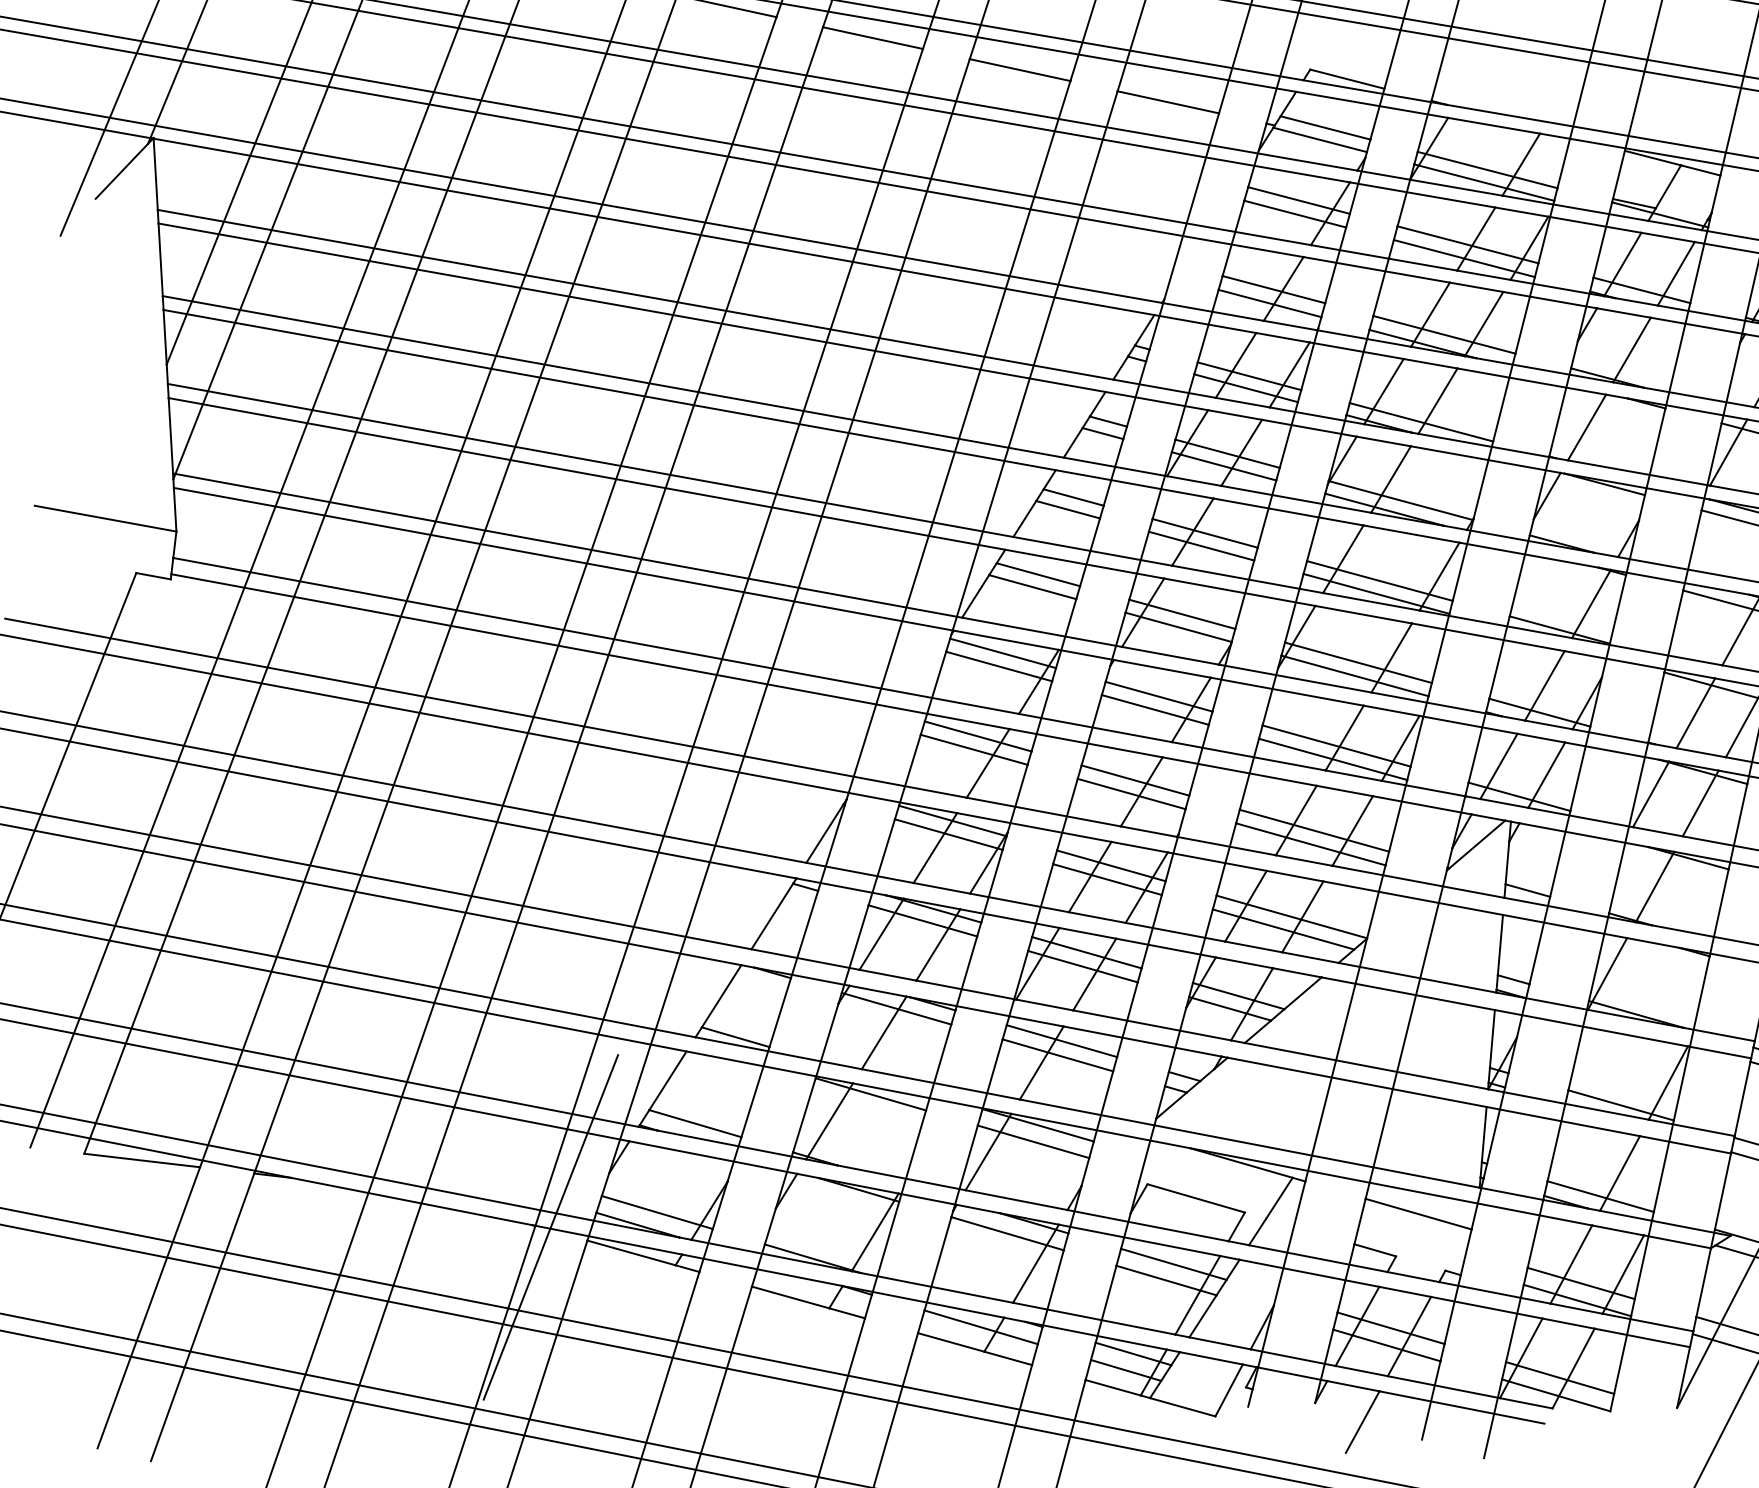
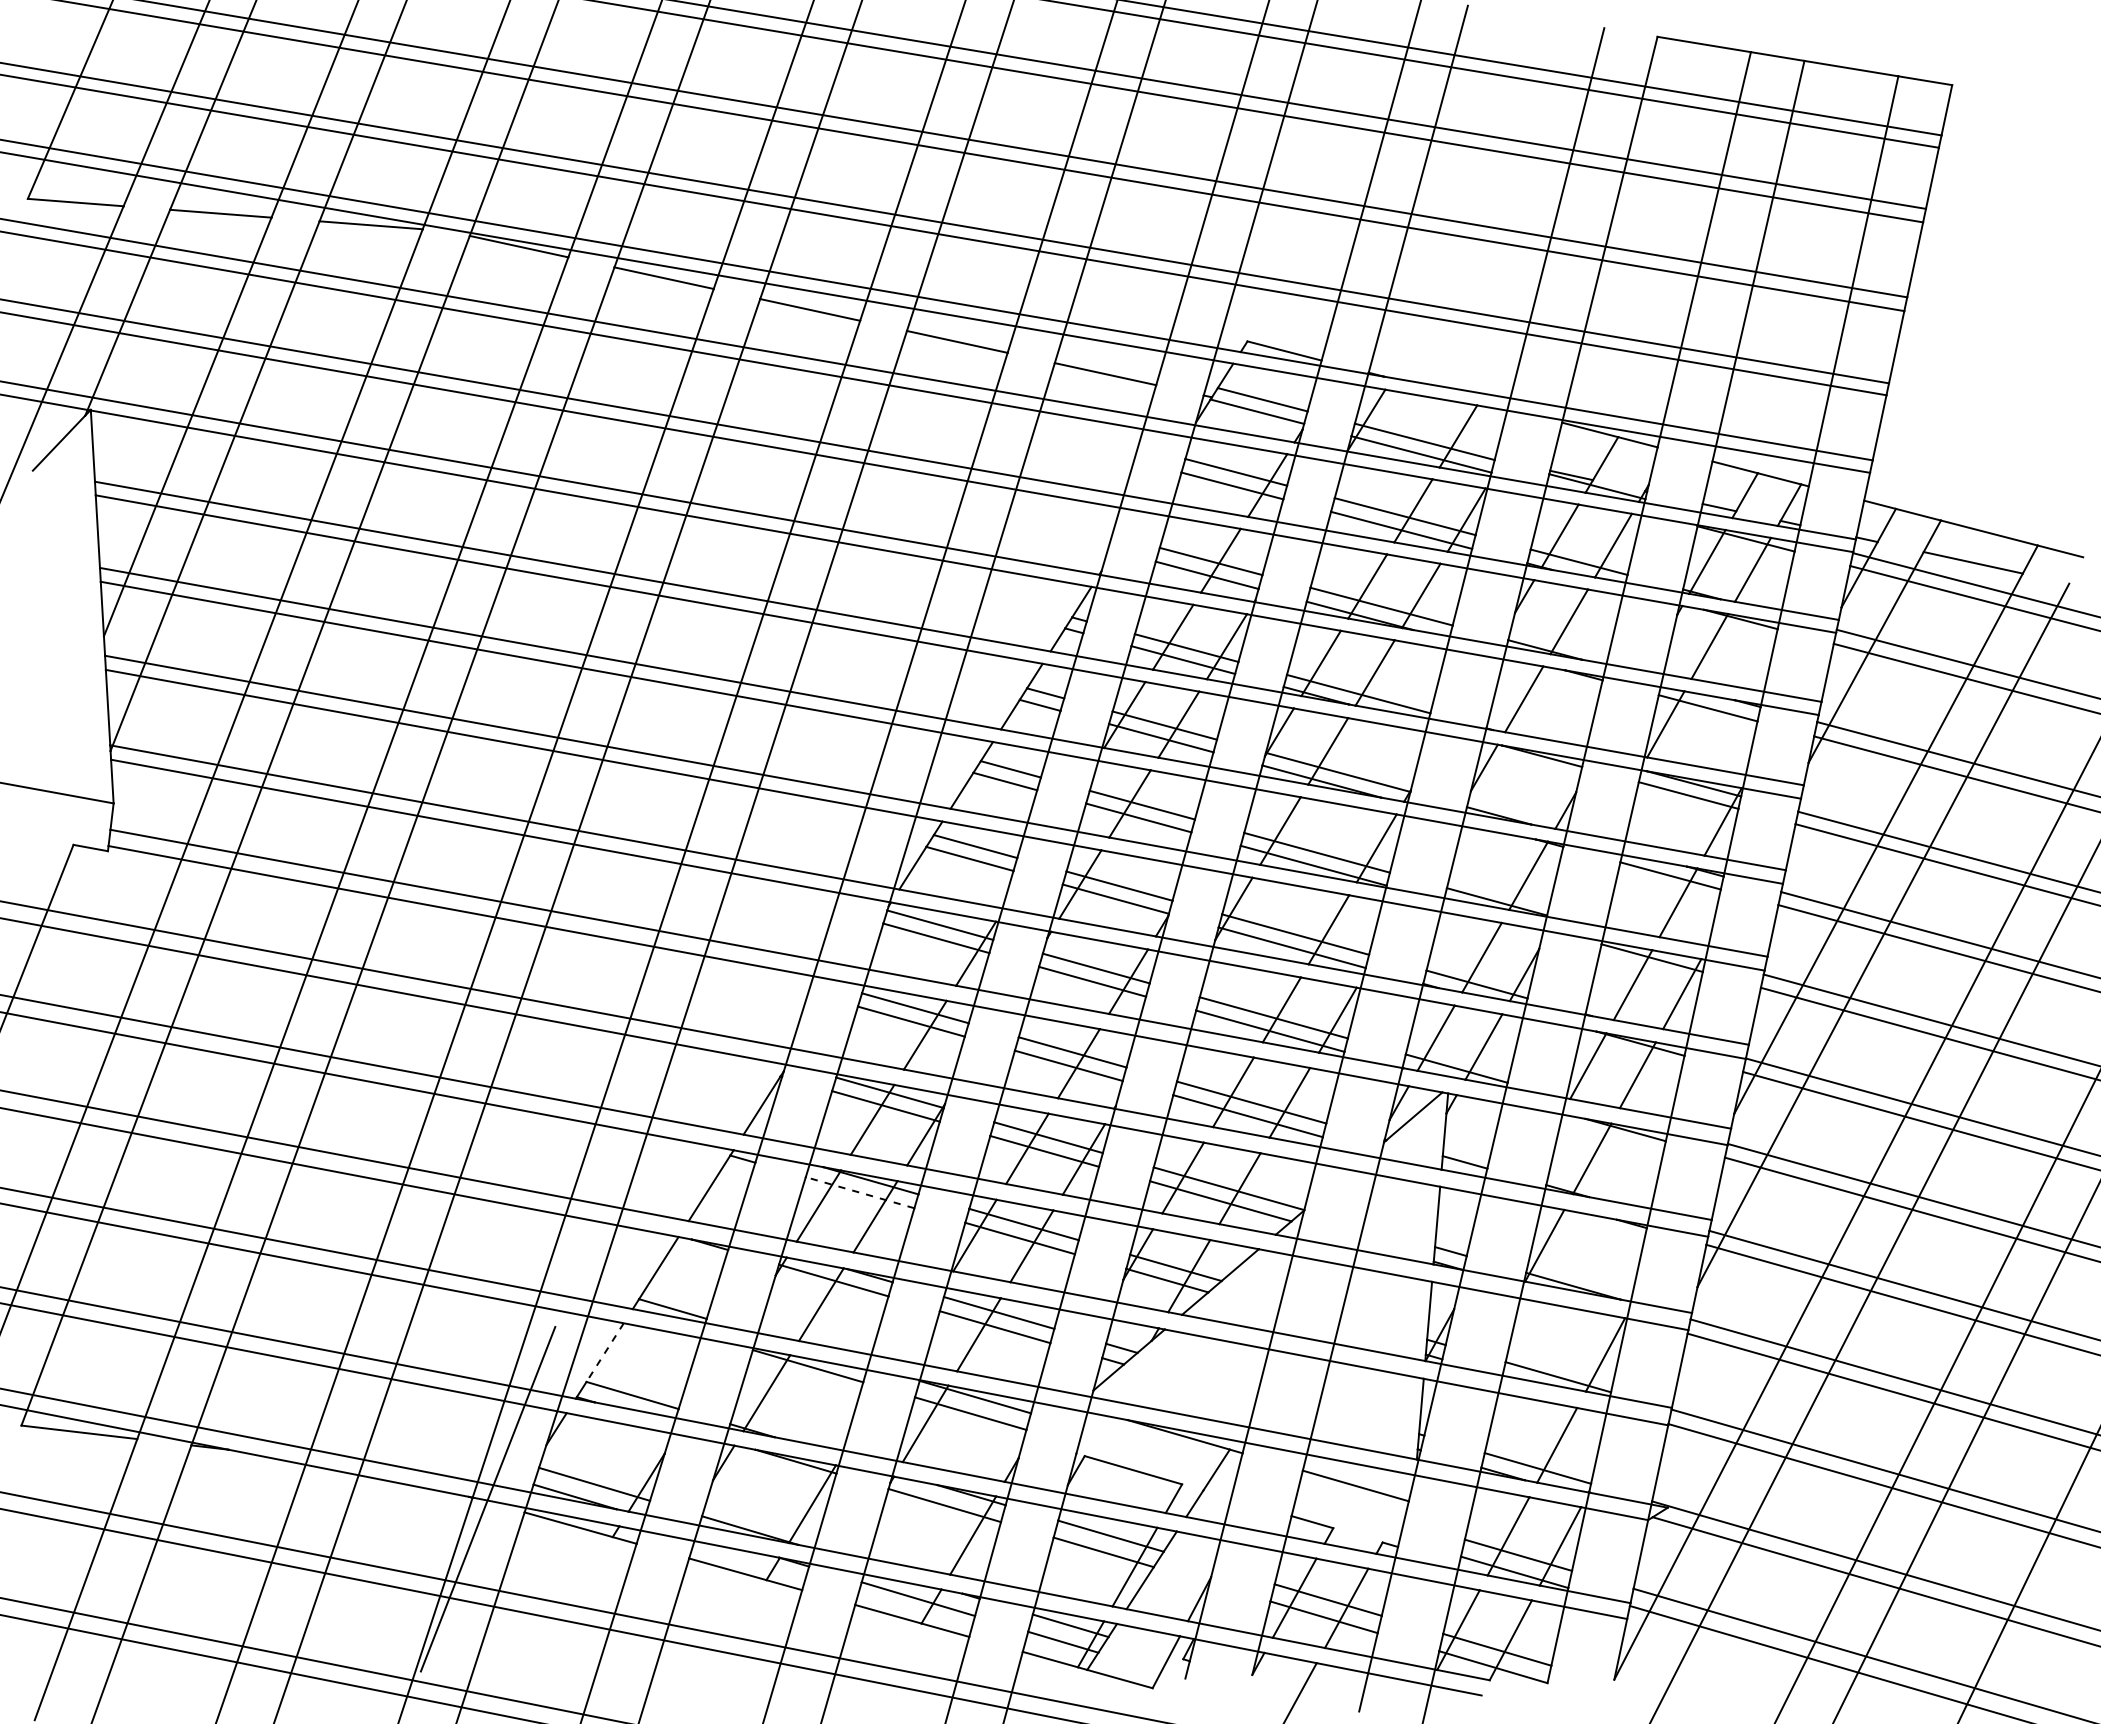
line: (922, 920) -> (859, 1192), solid -> dashed
line: (668, 1080) -> (605, 1352), solid -> dashed

